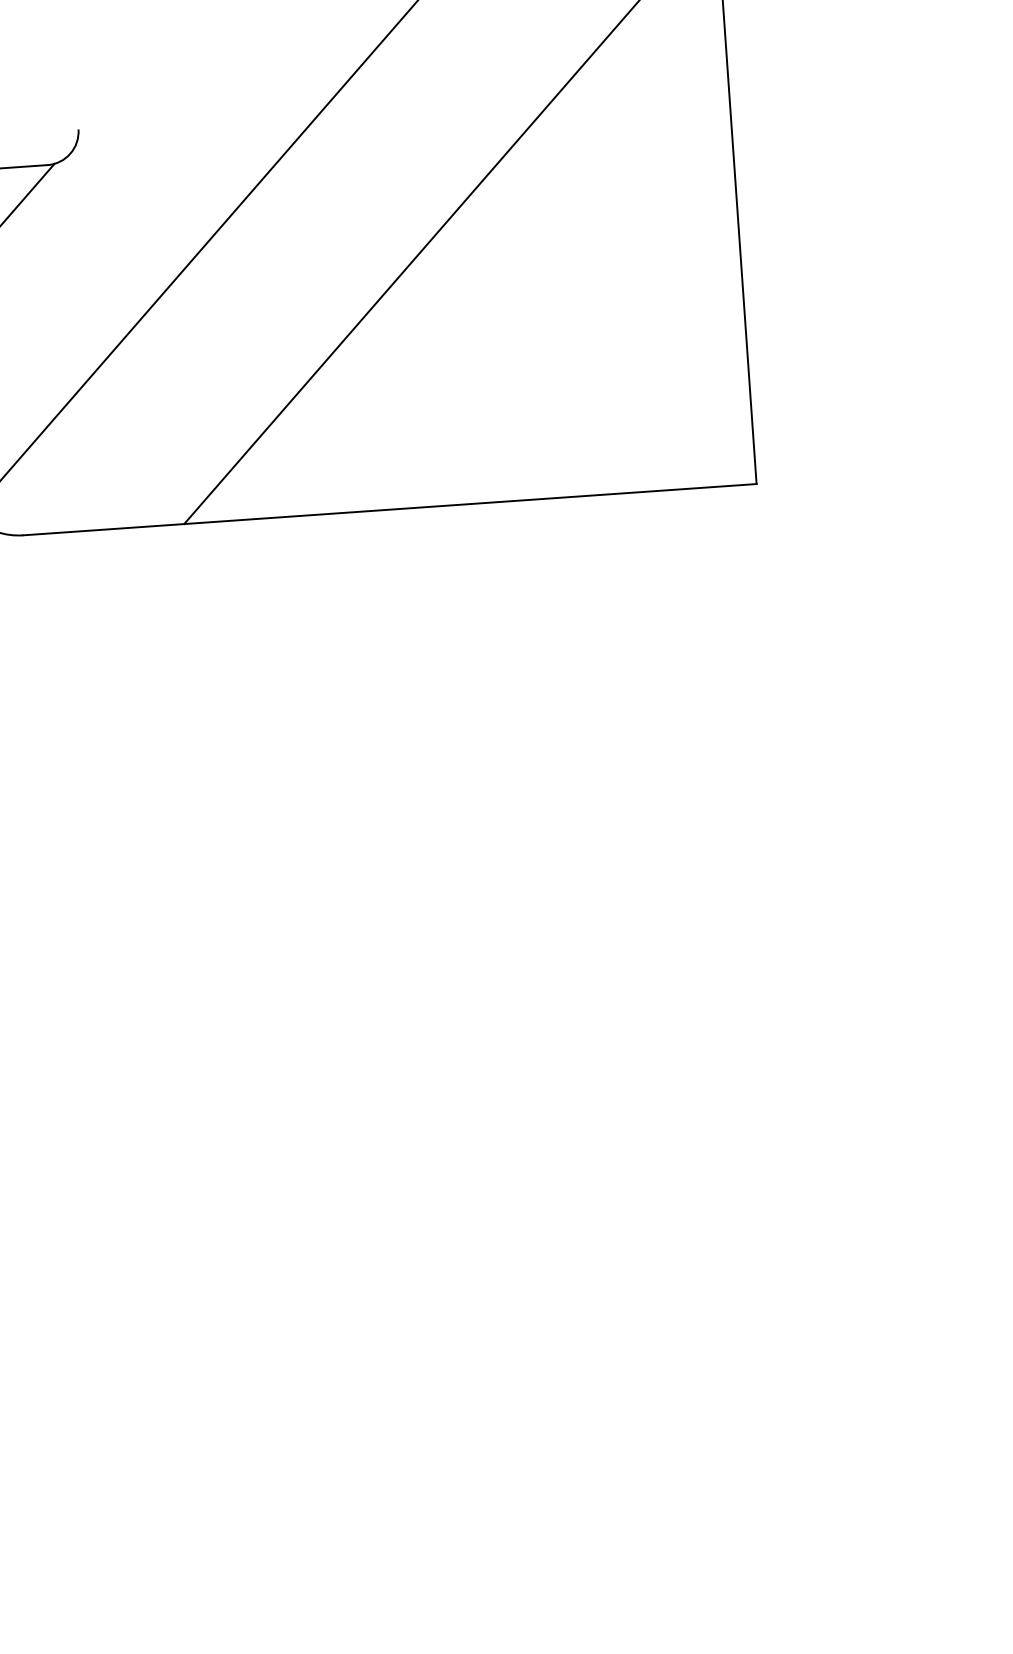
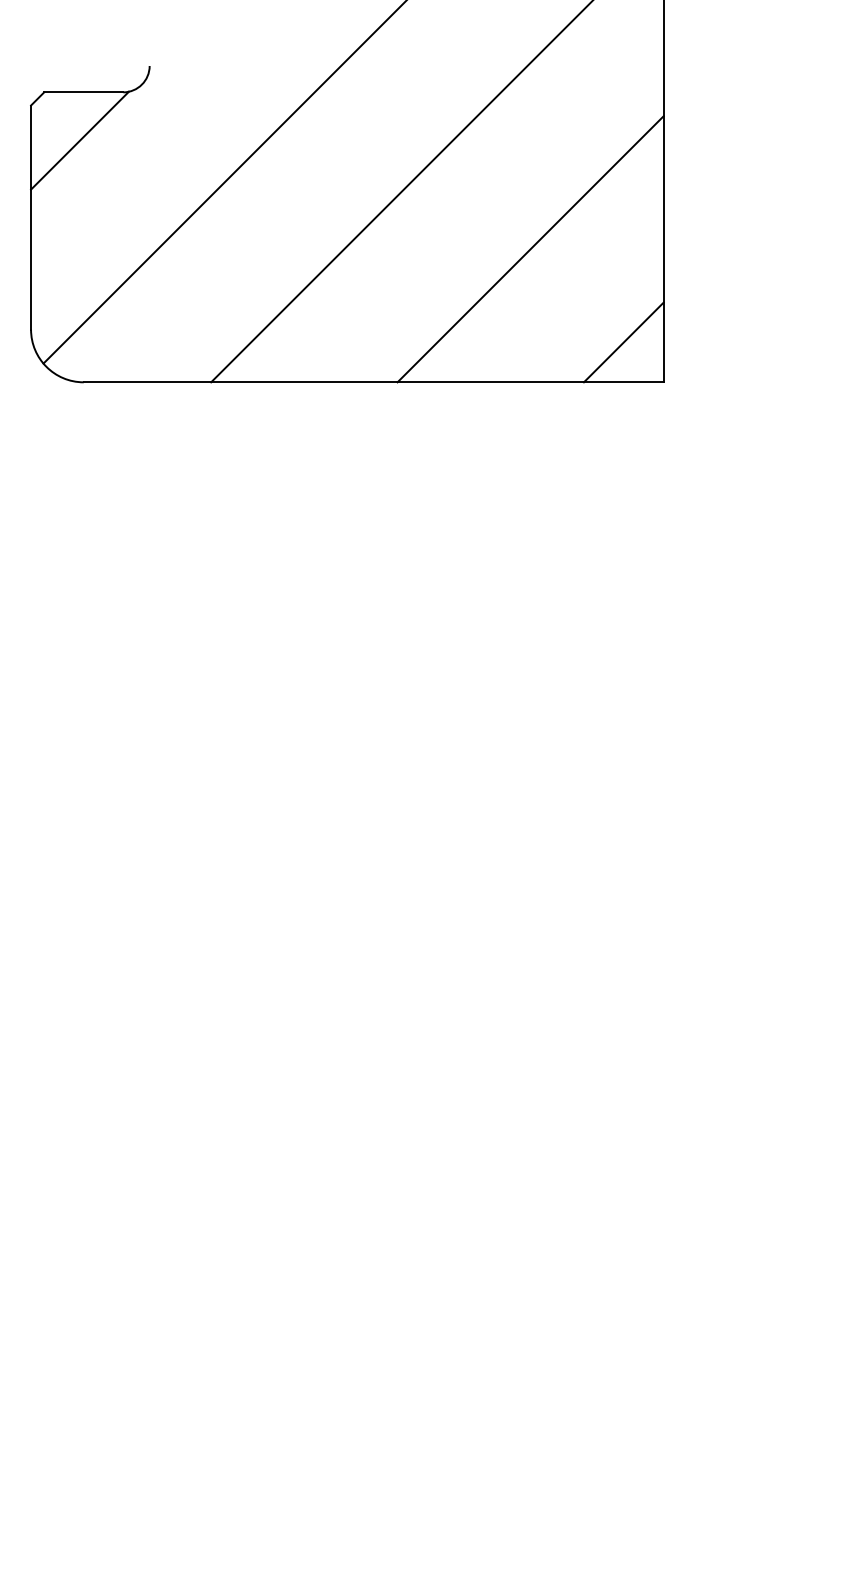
line: (576, 327) -> (530, 249), added
line: (702, 437) -> (623, 342), added

